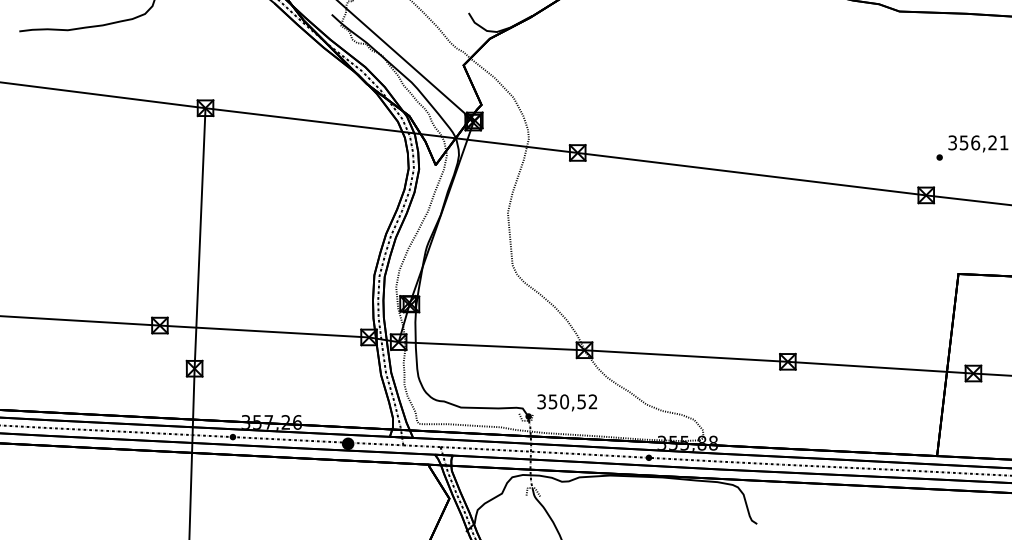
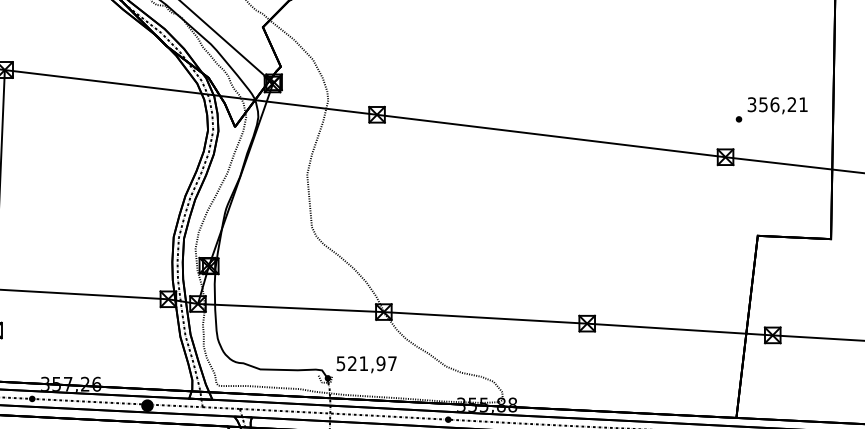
text: (567, 401) -> (366, 363), 350,52 -> 521,97

